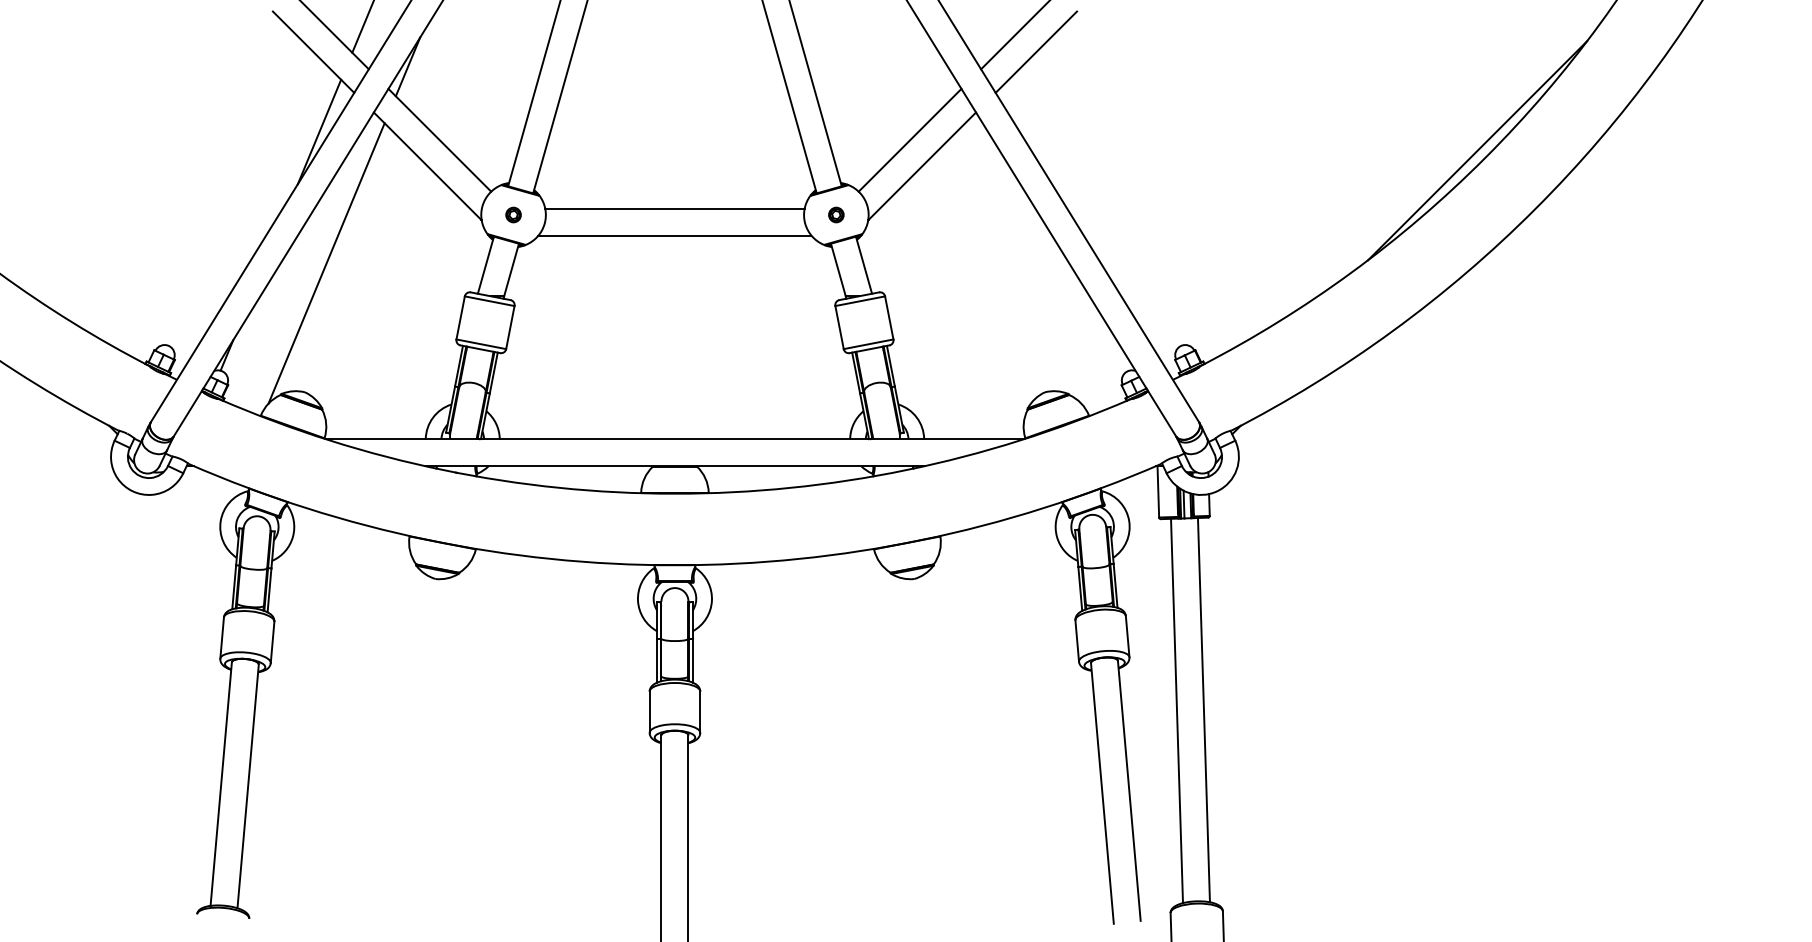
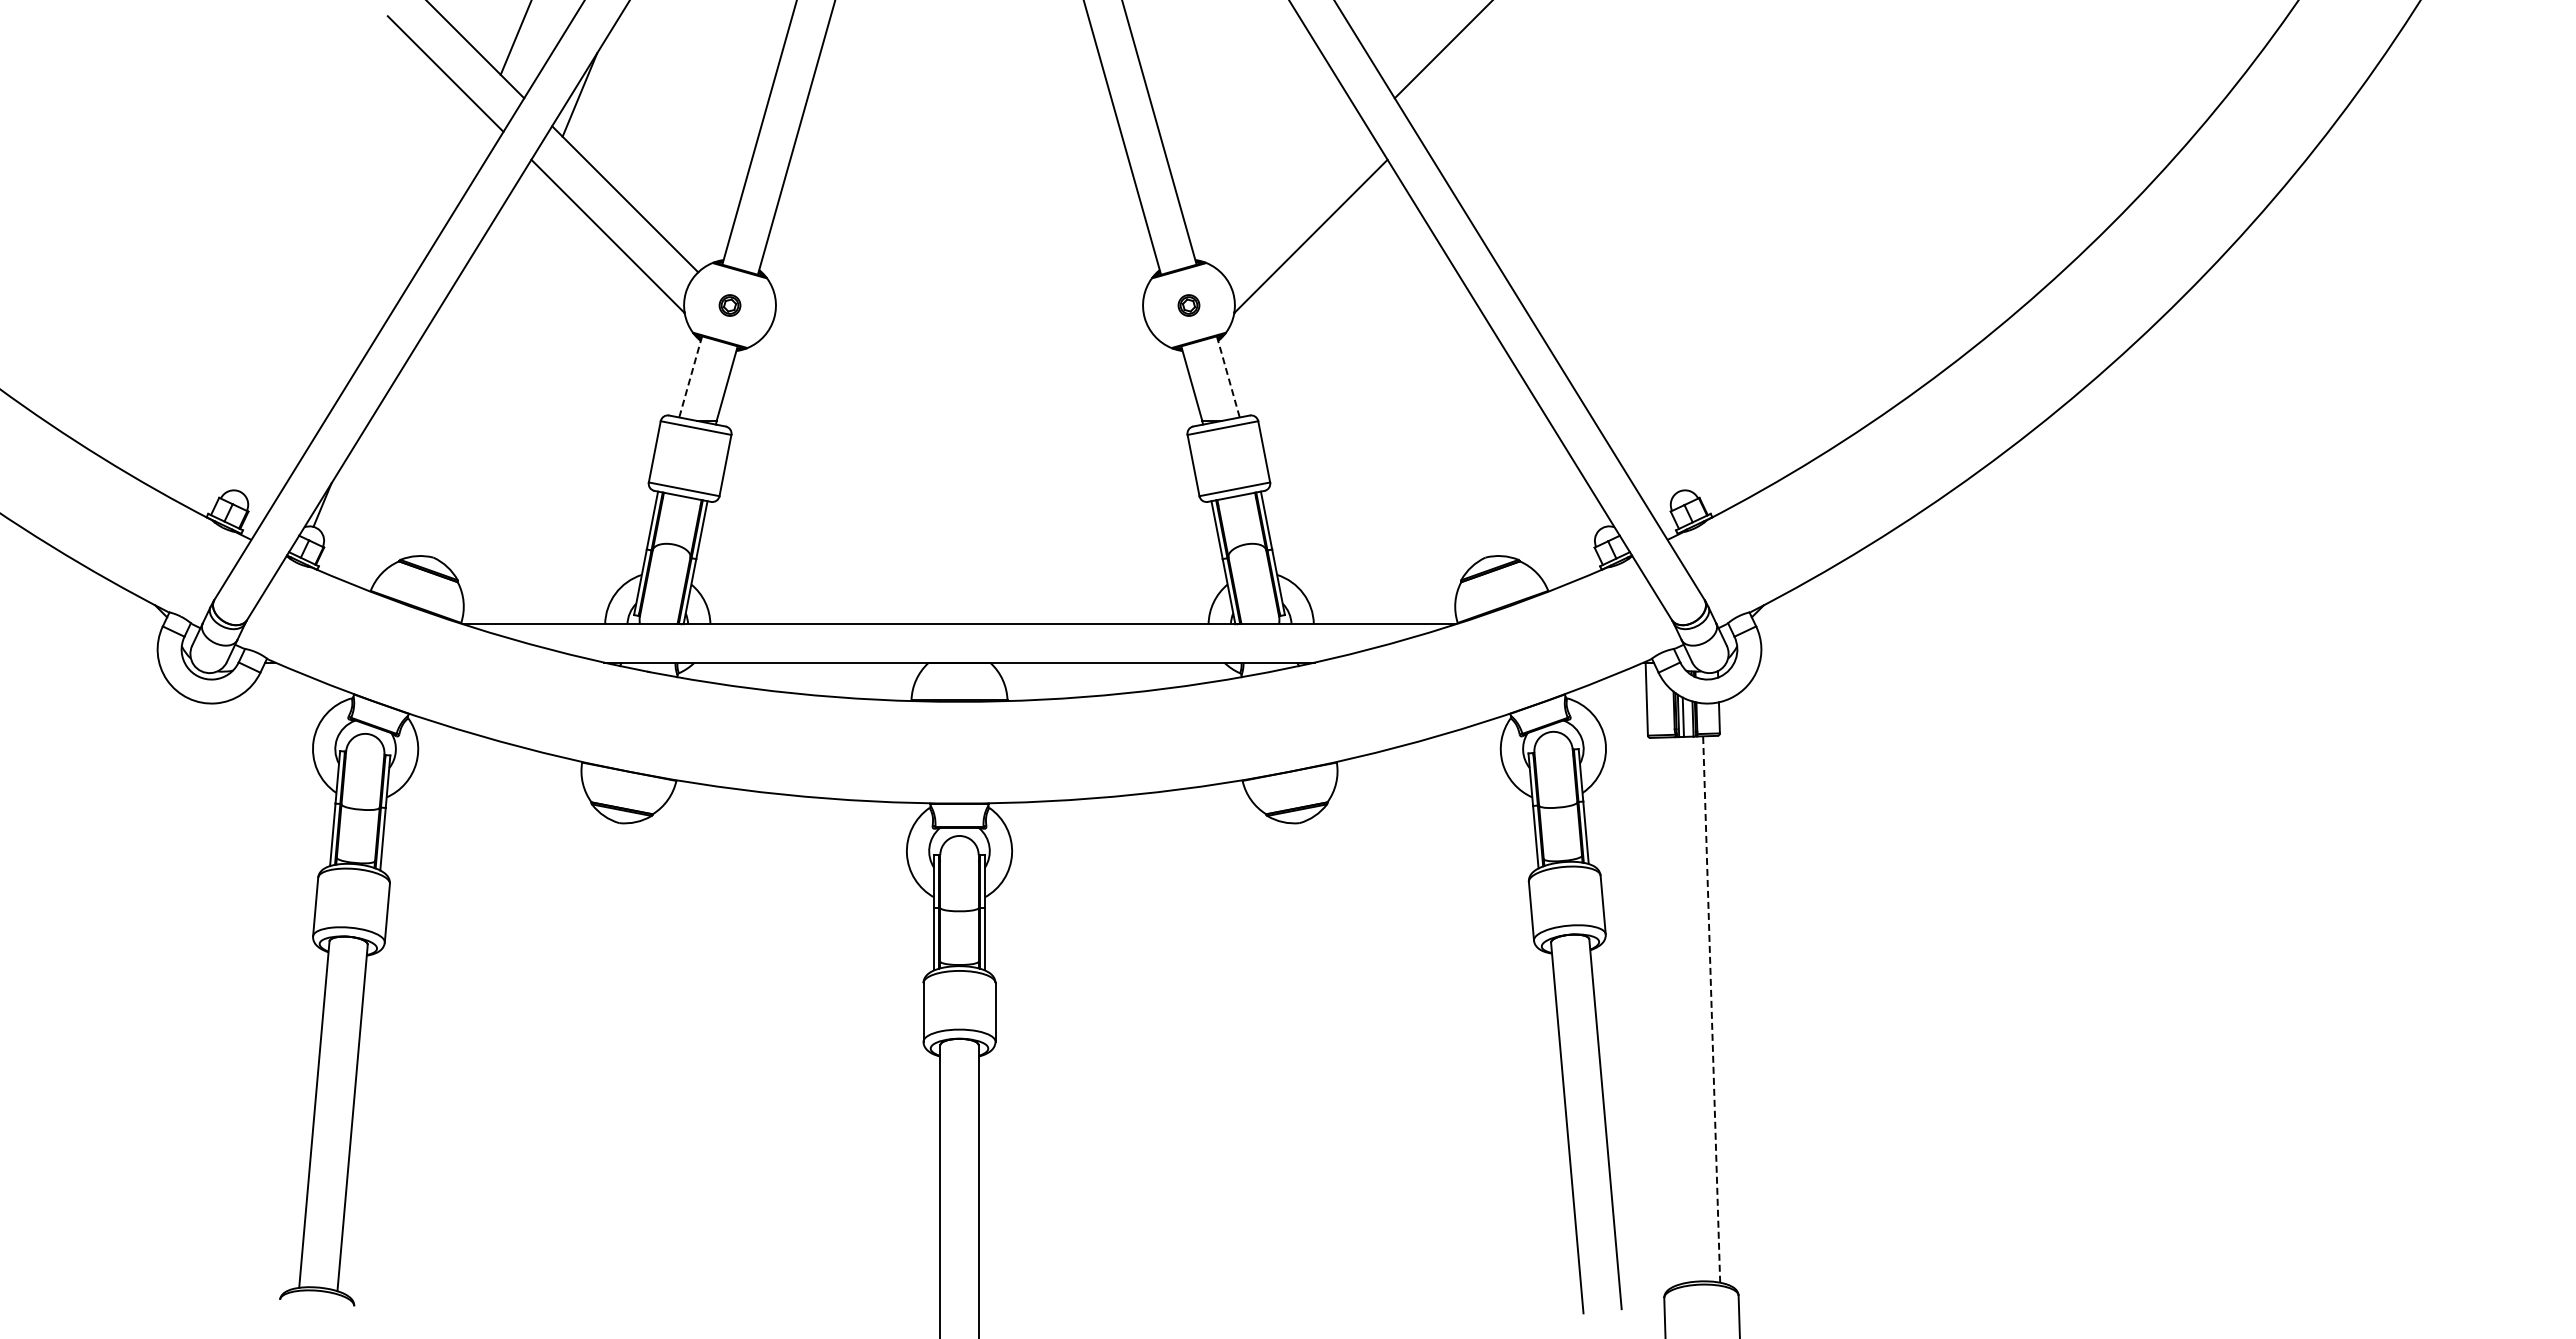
line: (1036, 51) -> (1473, 73), removed
line: (319, 132) -> (453, 187), removed
line: (909, 140) -> (1293, 199), removed
line: (1477, 150) -> (2100, 213), removed
line: (674, 208) -> (959, 296), removed
line: (674, 235) -> (959, 334), removed
line: (326, 263) -> (463, 374), removed
line: (485, 265) -> (690, 377), solid -> dashed
line: (864, 265) -> (1228, 377), solid -> dashed
line: (1176, 710) -> (1672, 1010), removed
line: (1203, 710) -> (1711, 1009), solid -> dashed

